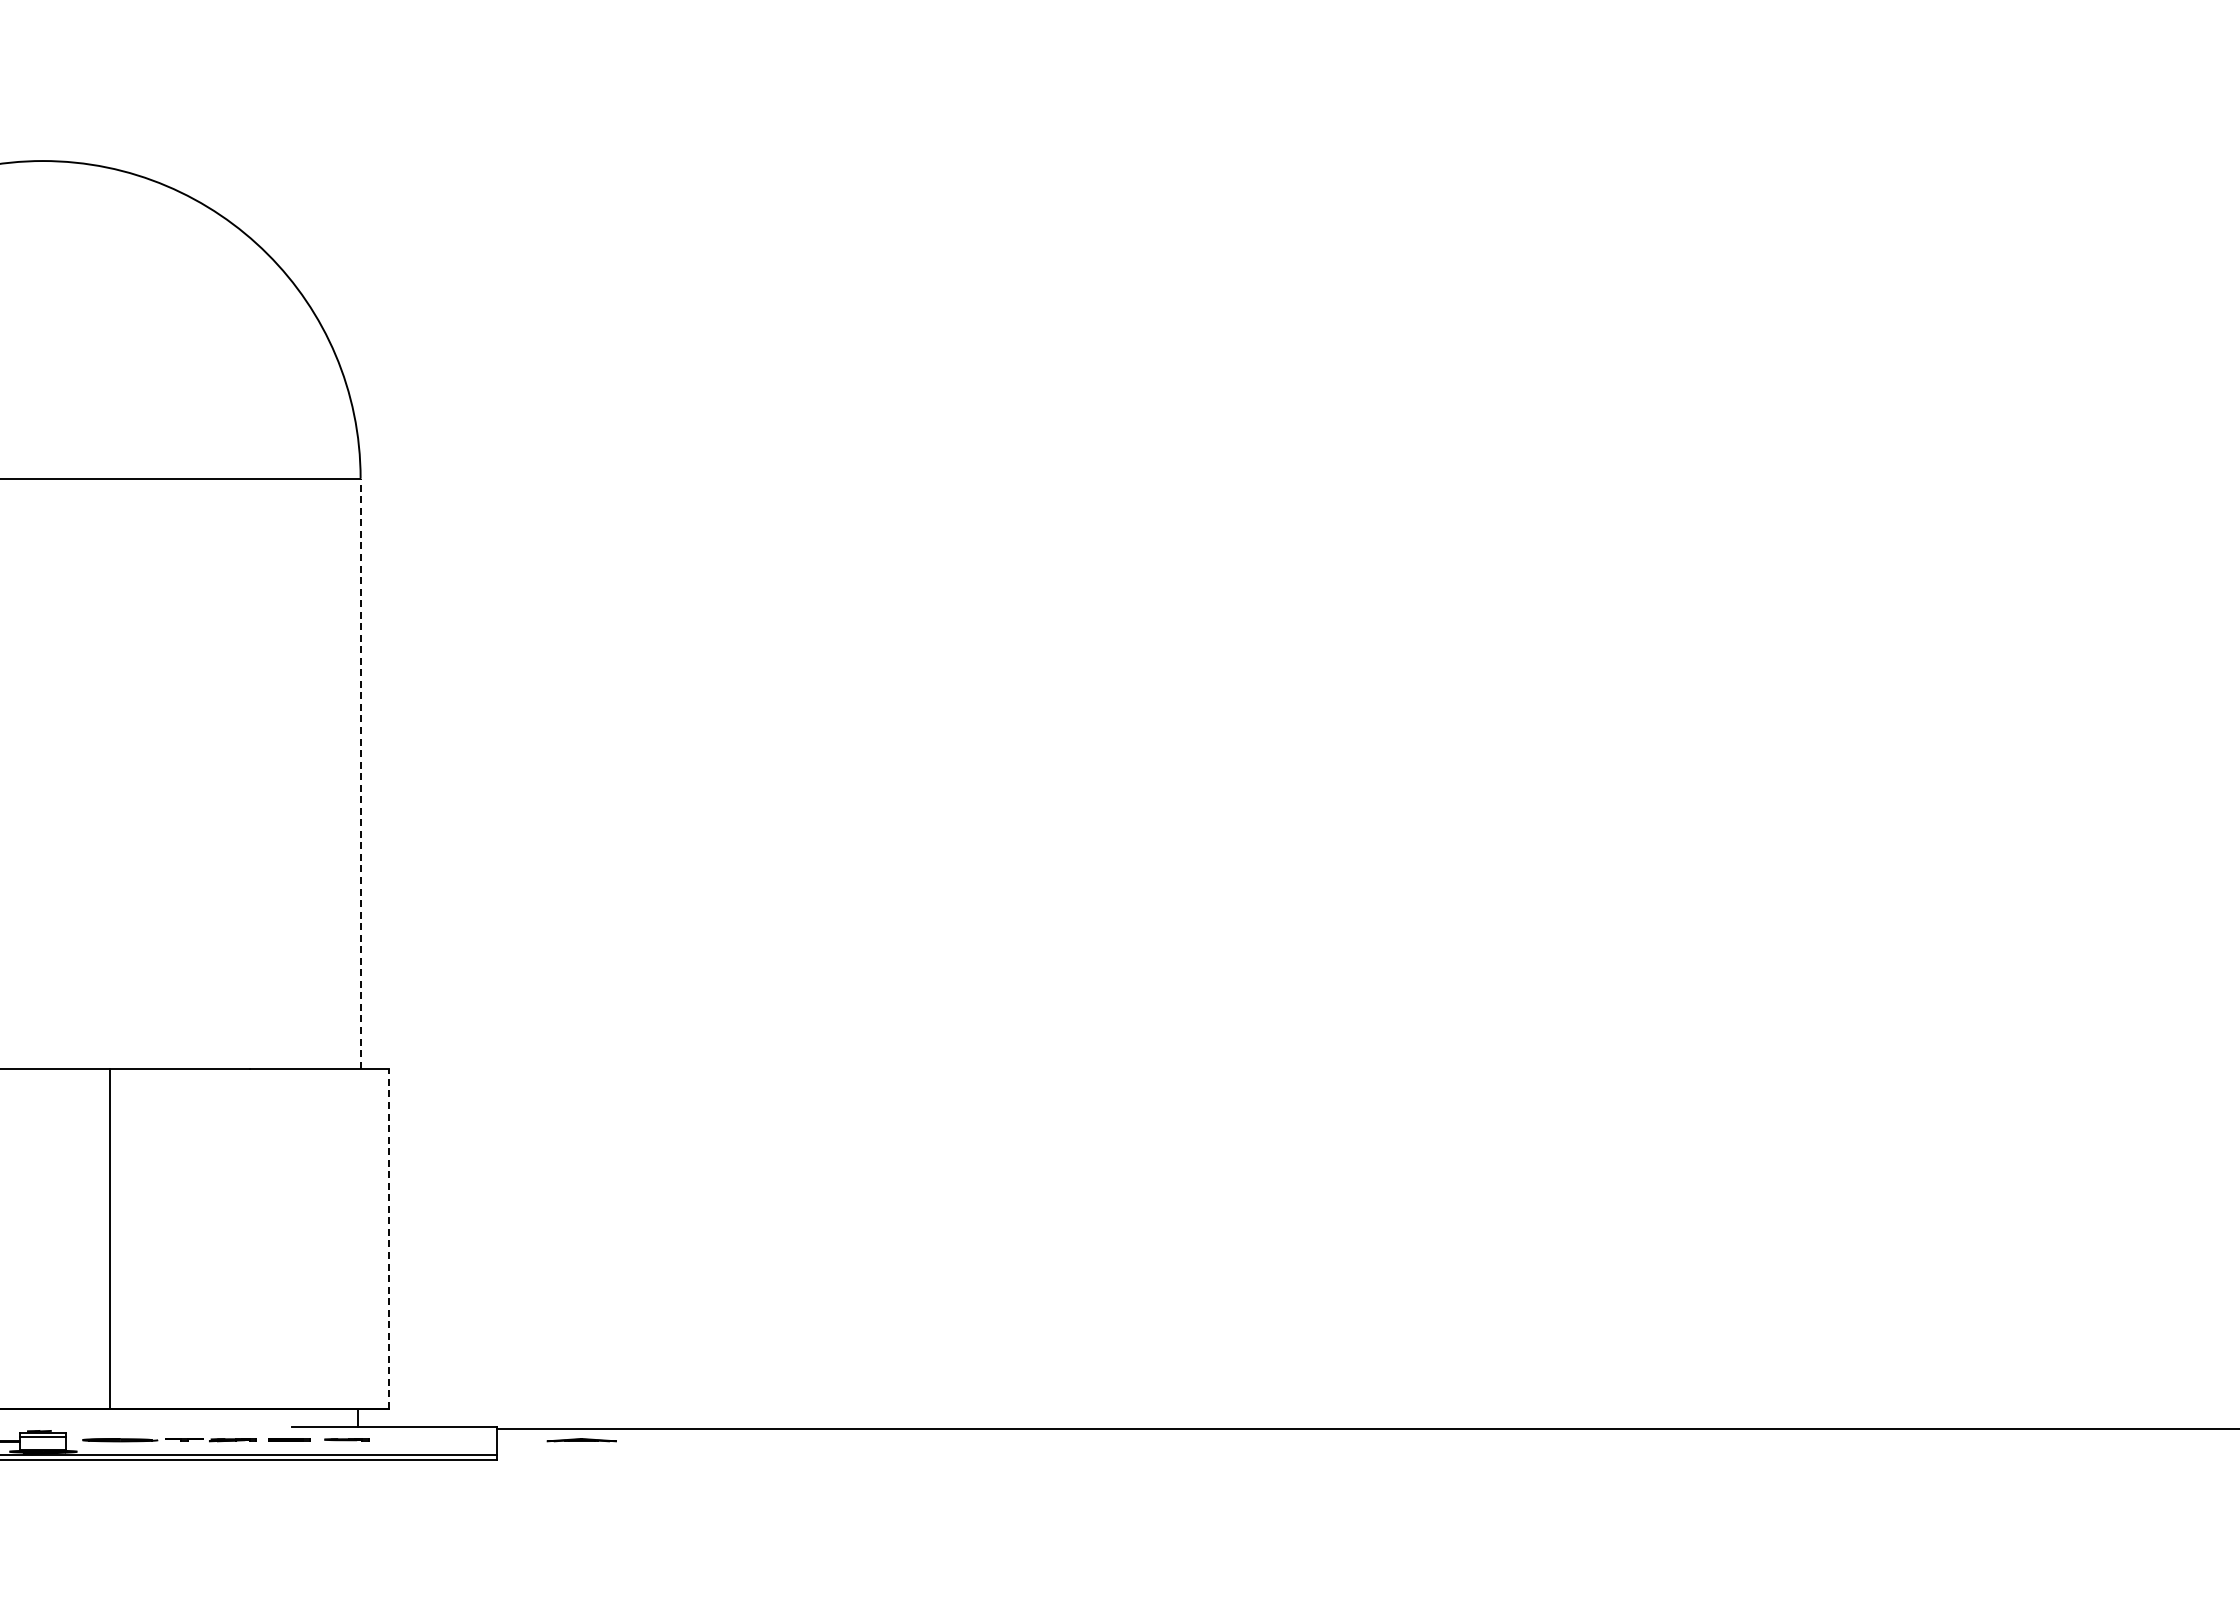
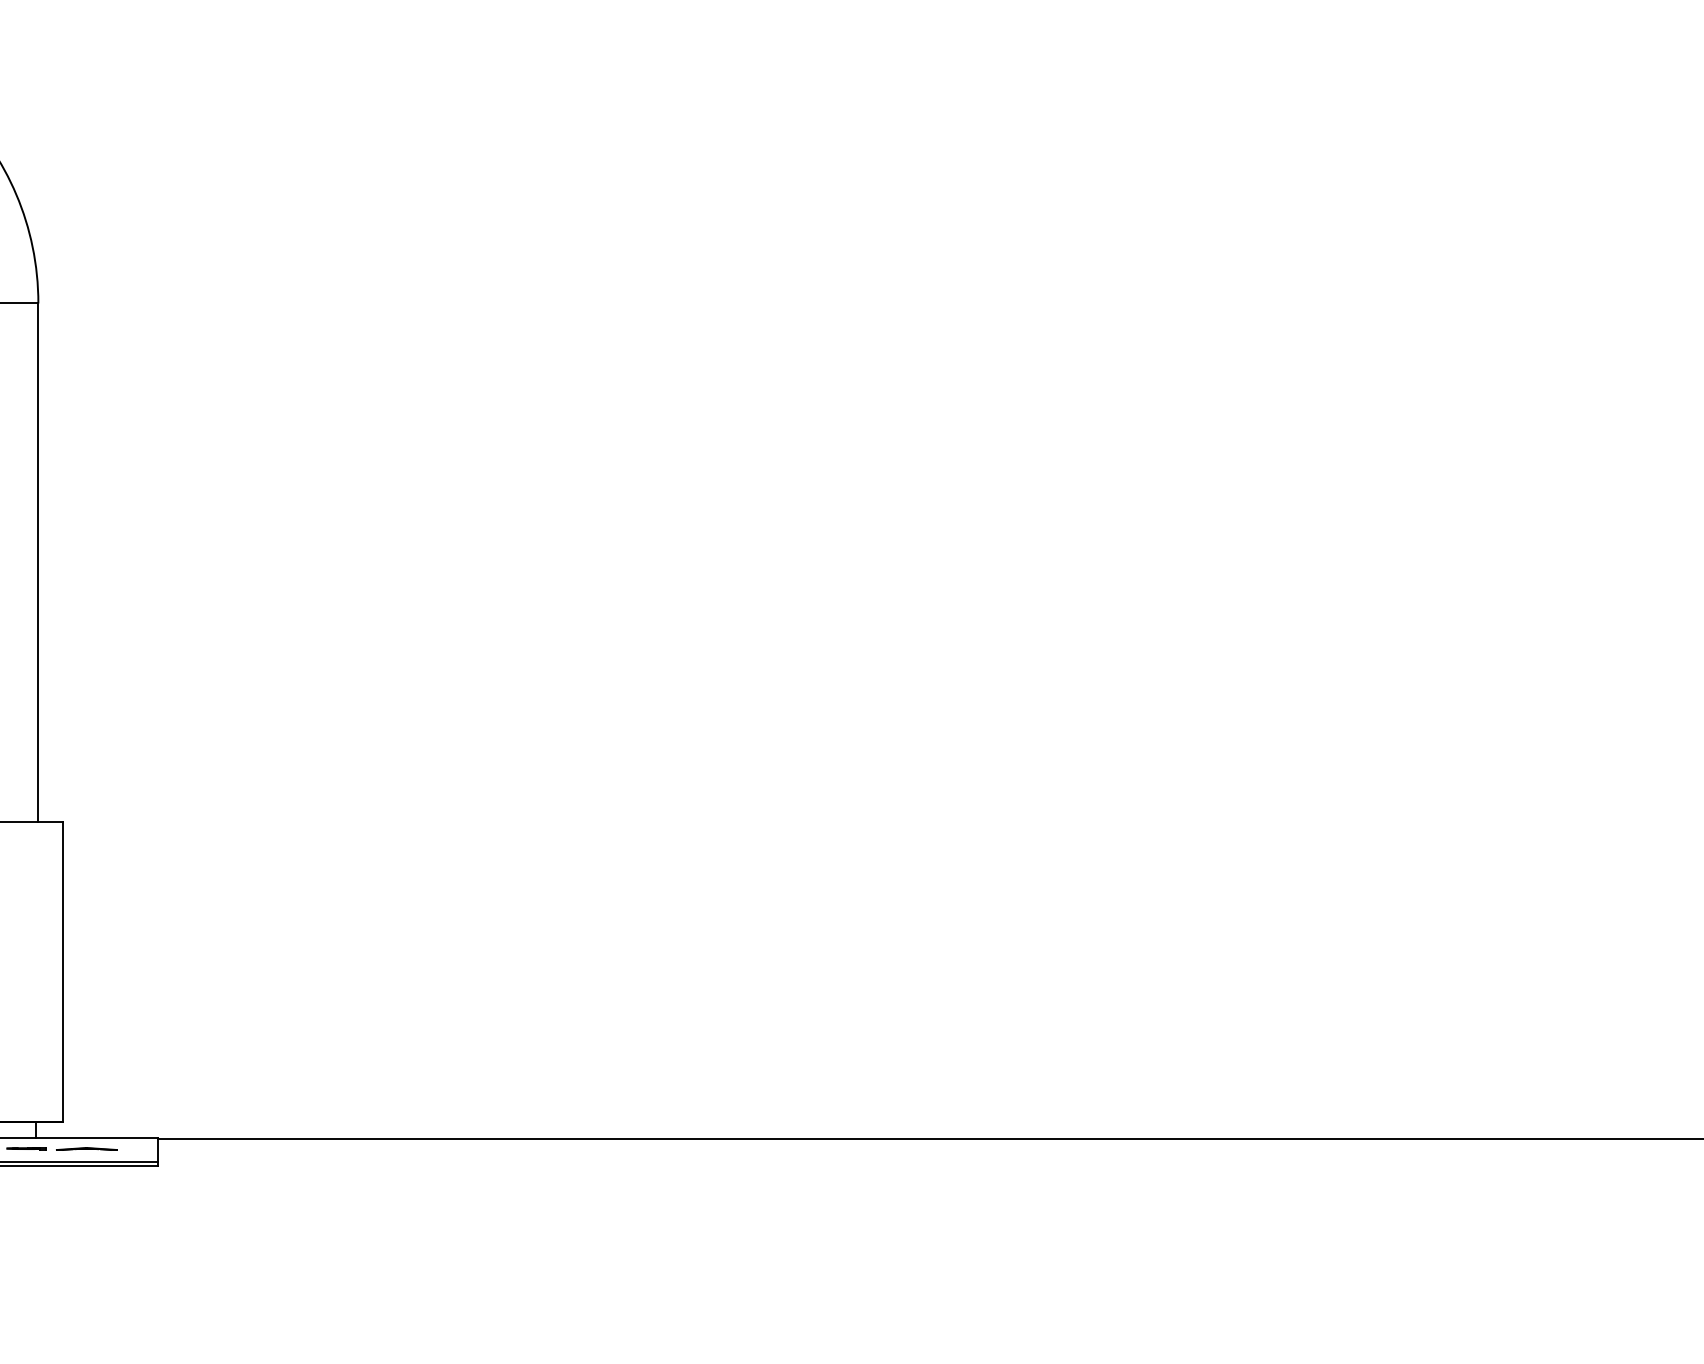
line: (360, 773) -> (38, 562), dashed -> solid
line: (388, 1238) -> (62, 971), dashed -> solid
line: (581, 1440) -> (86, 1149), moved

